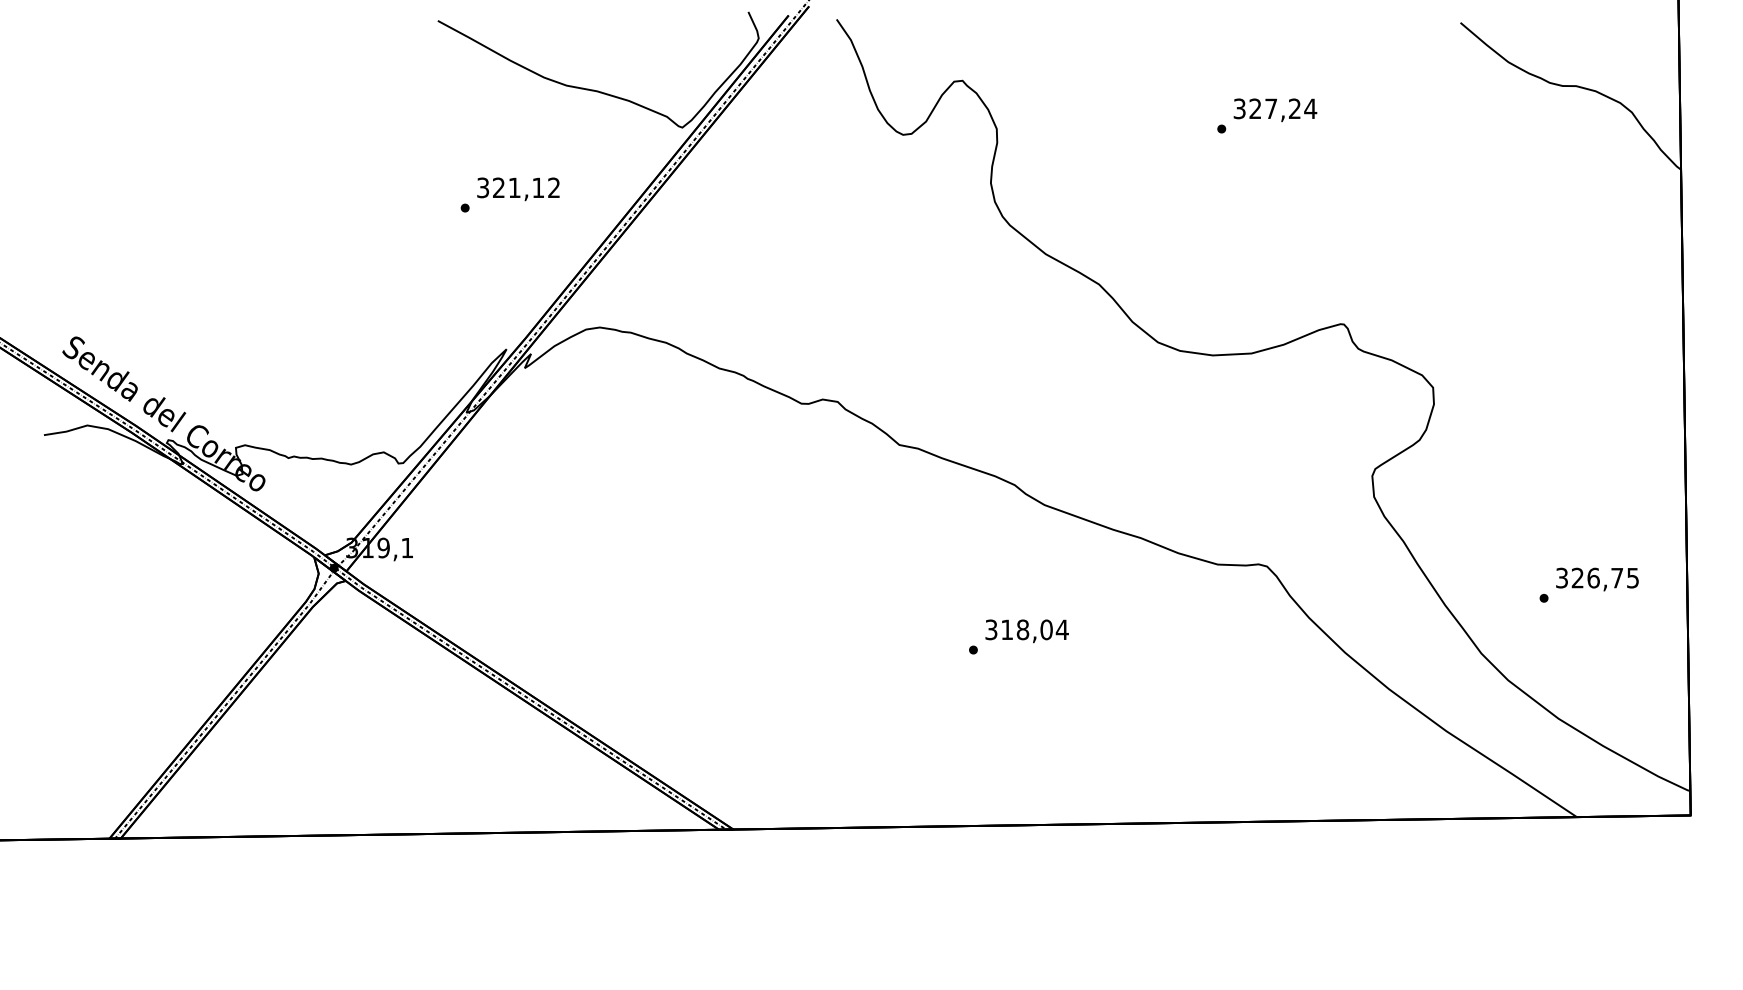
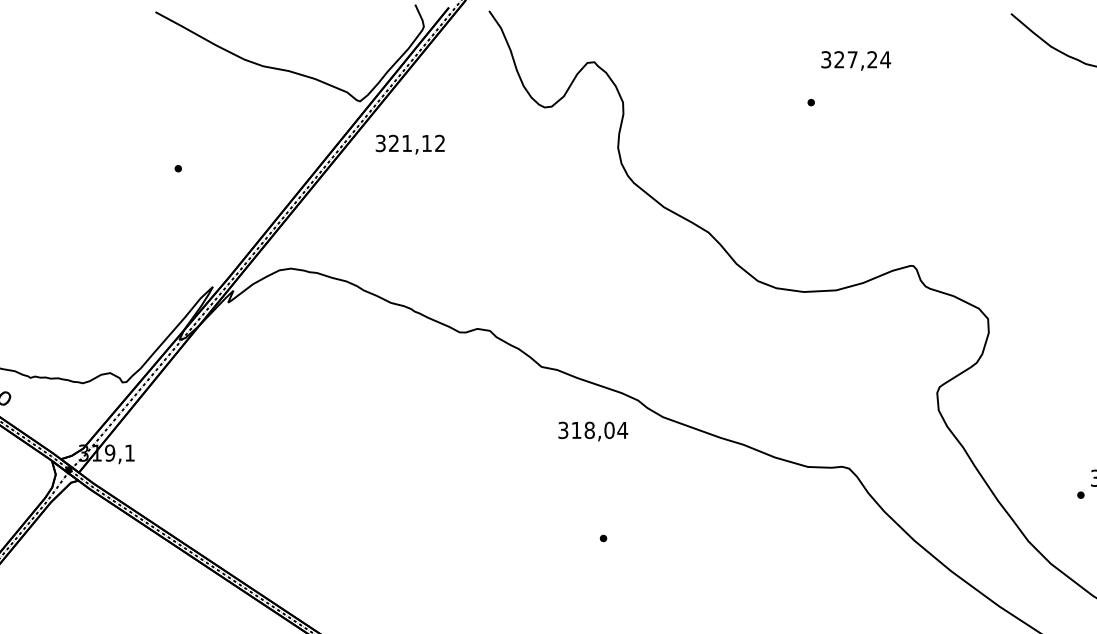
text: (1275, 109) -> (856, 60), moved
text: (518, 189) -> (410, 144), moved
text: (1026, 631) -> (592, 431), moved

